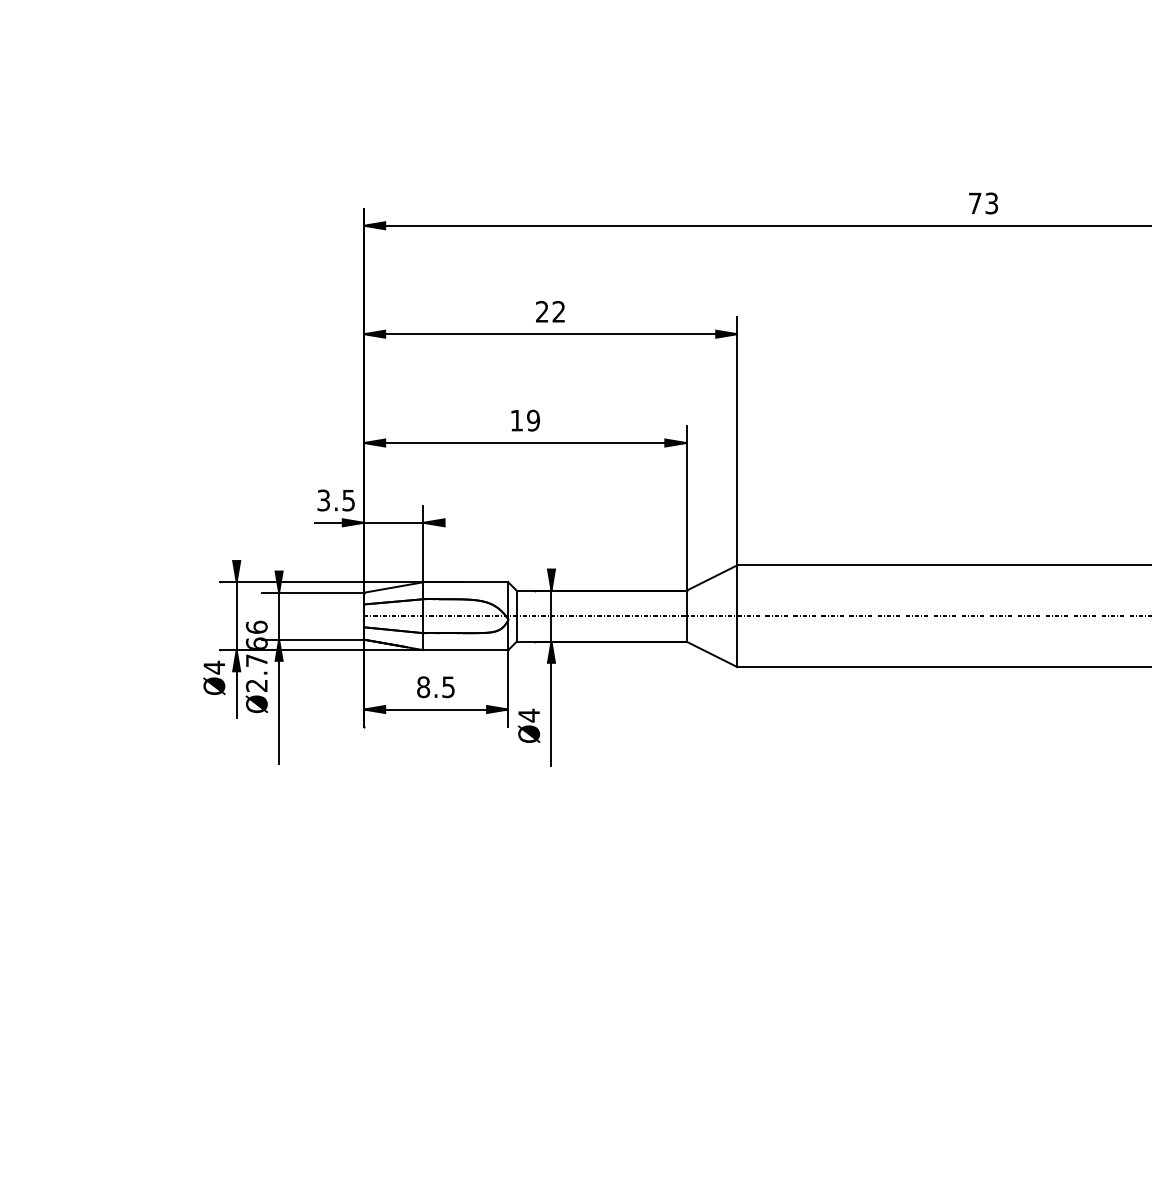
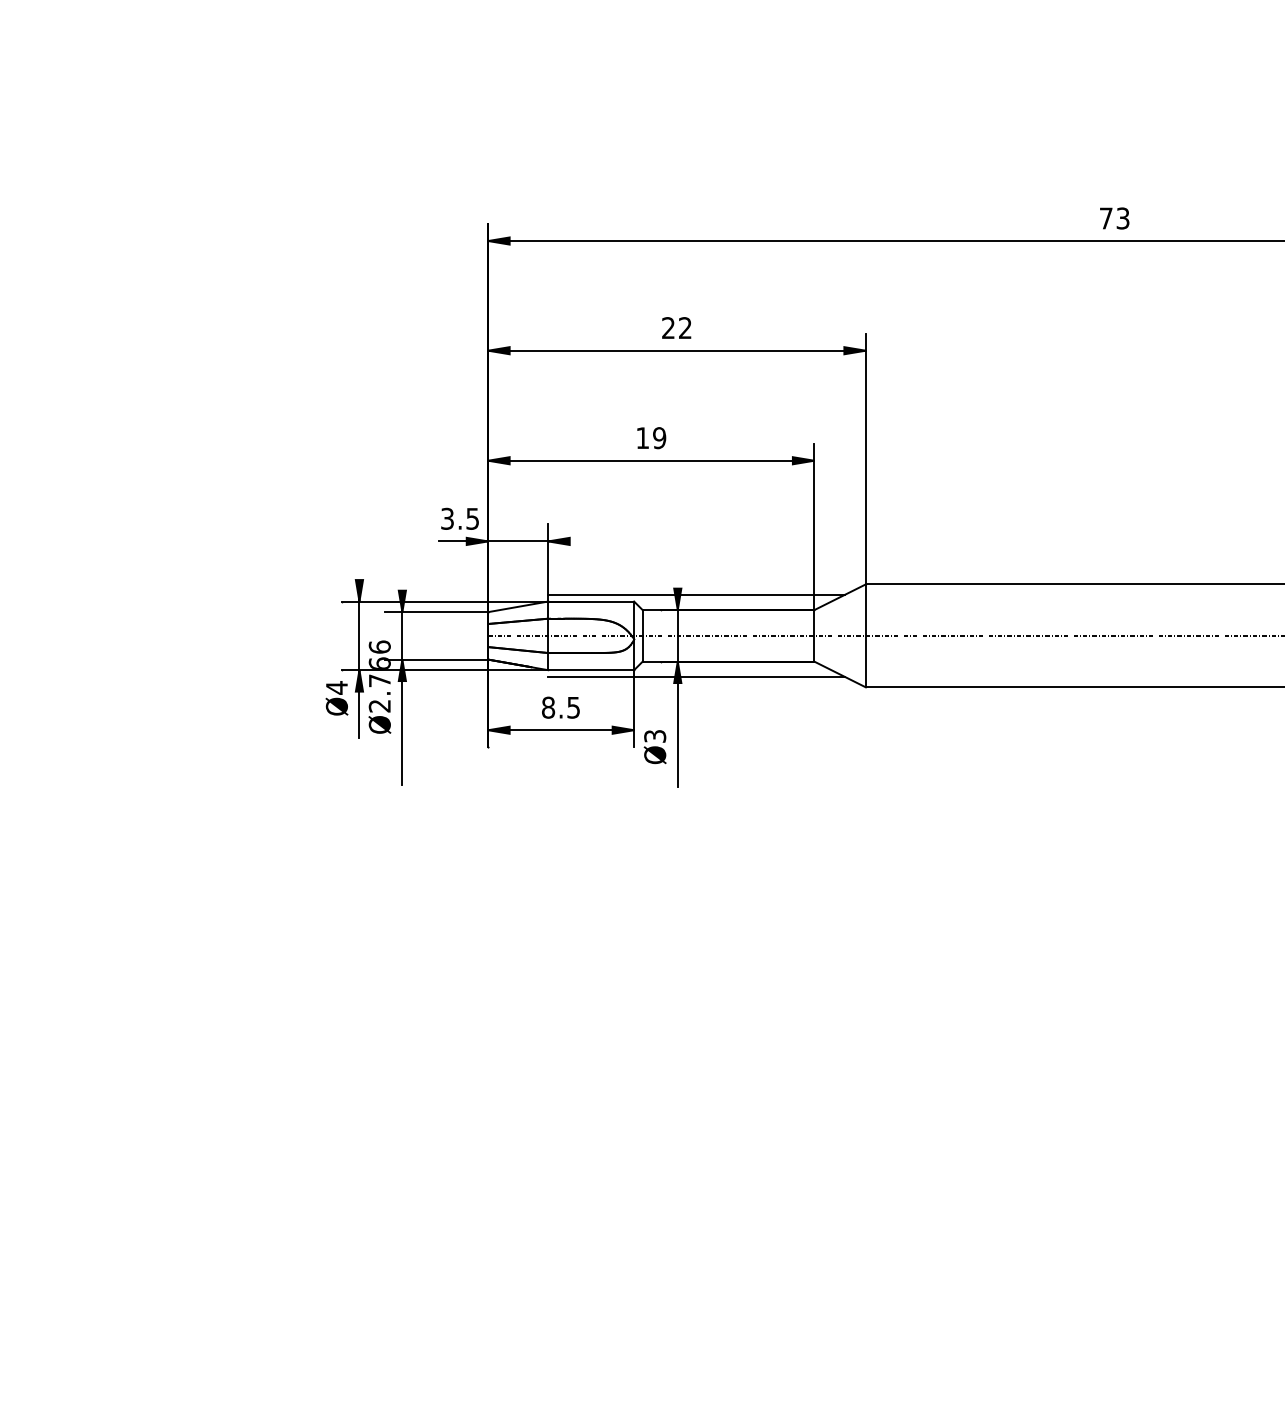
line: (569, 575) -> (696, 594), added
line: (569, 656) -> (696, 676), added
text: (529, 715) -> (655, 736), Ø4 -> Ø3

